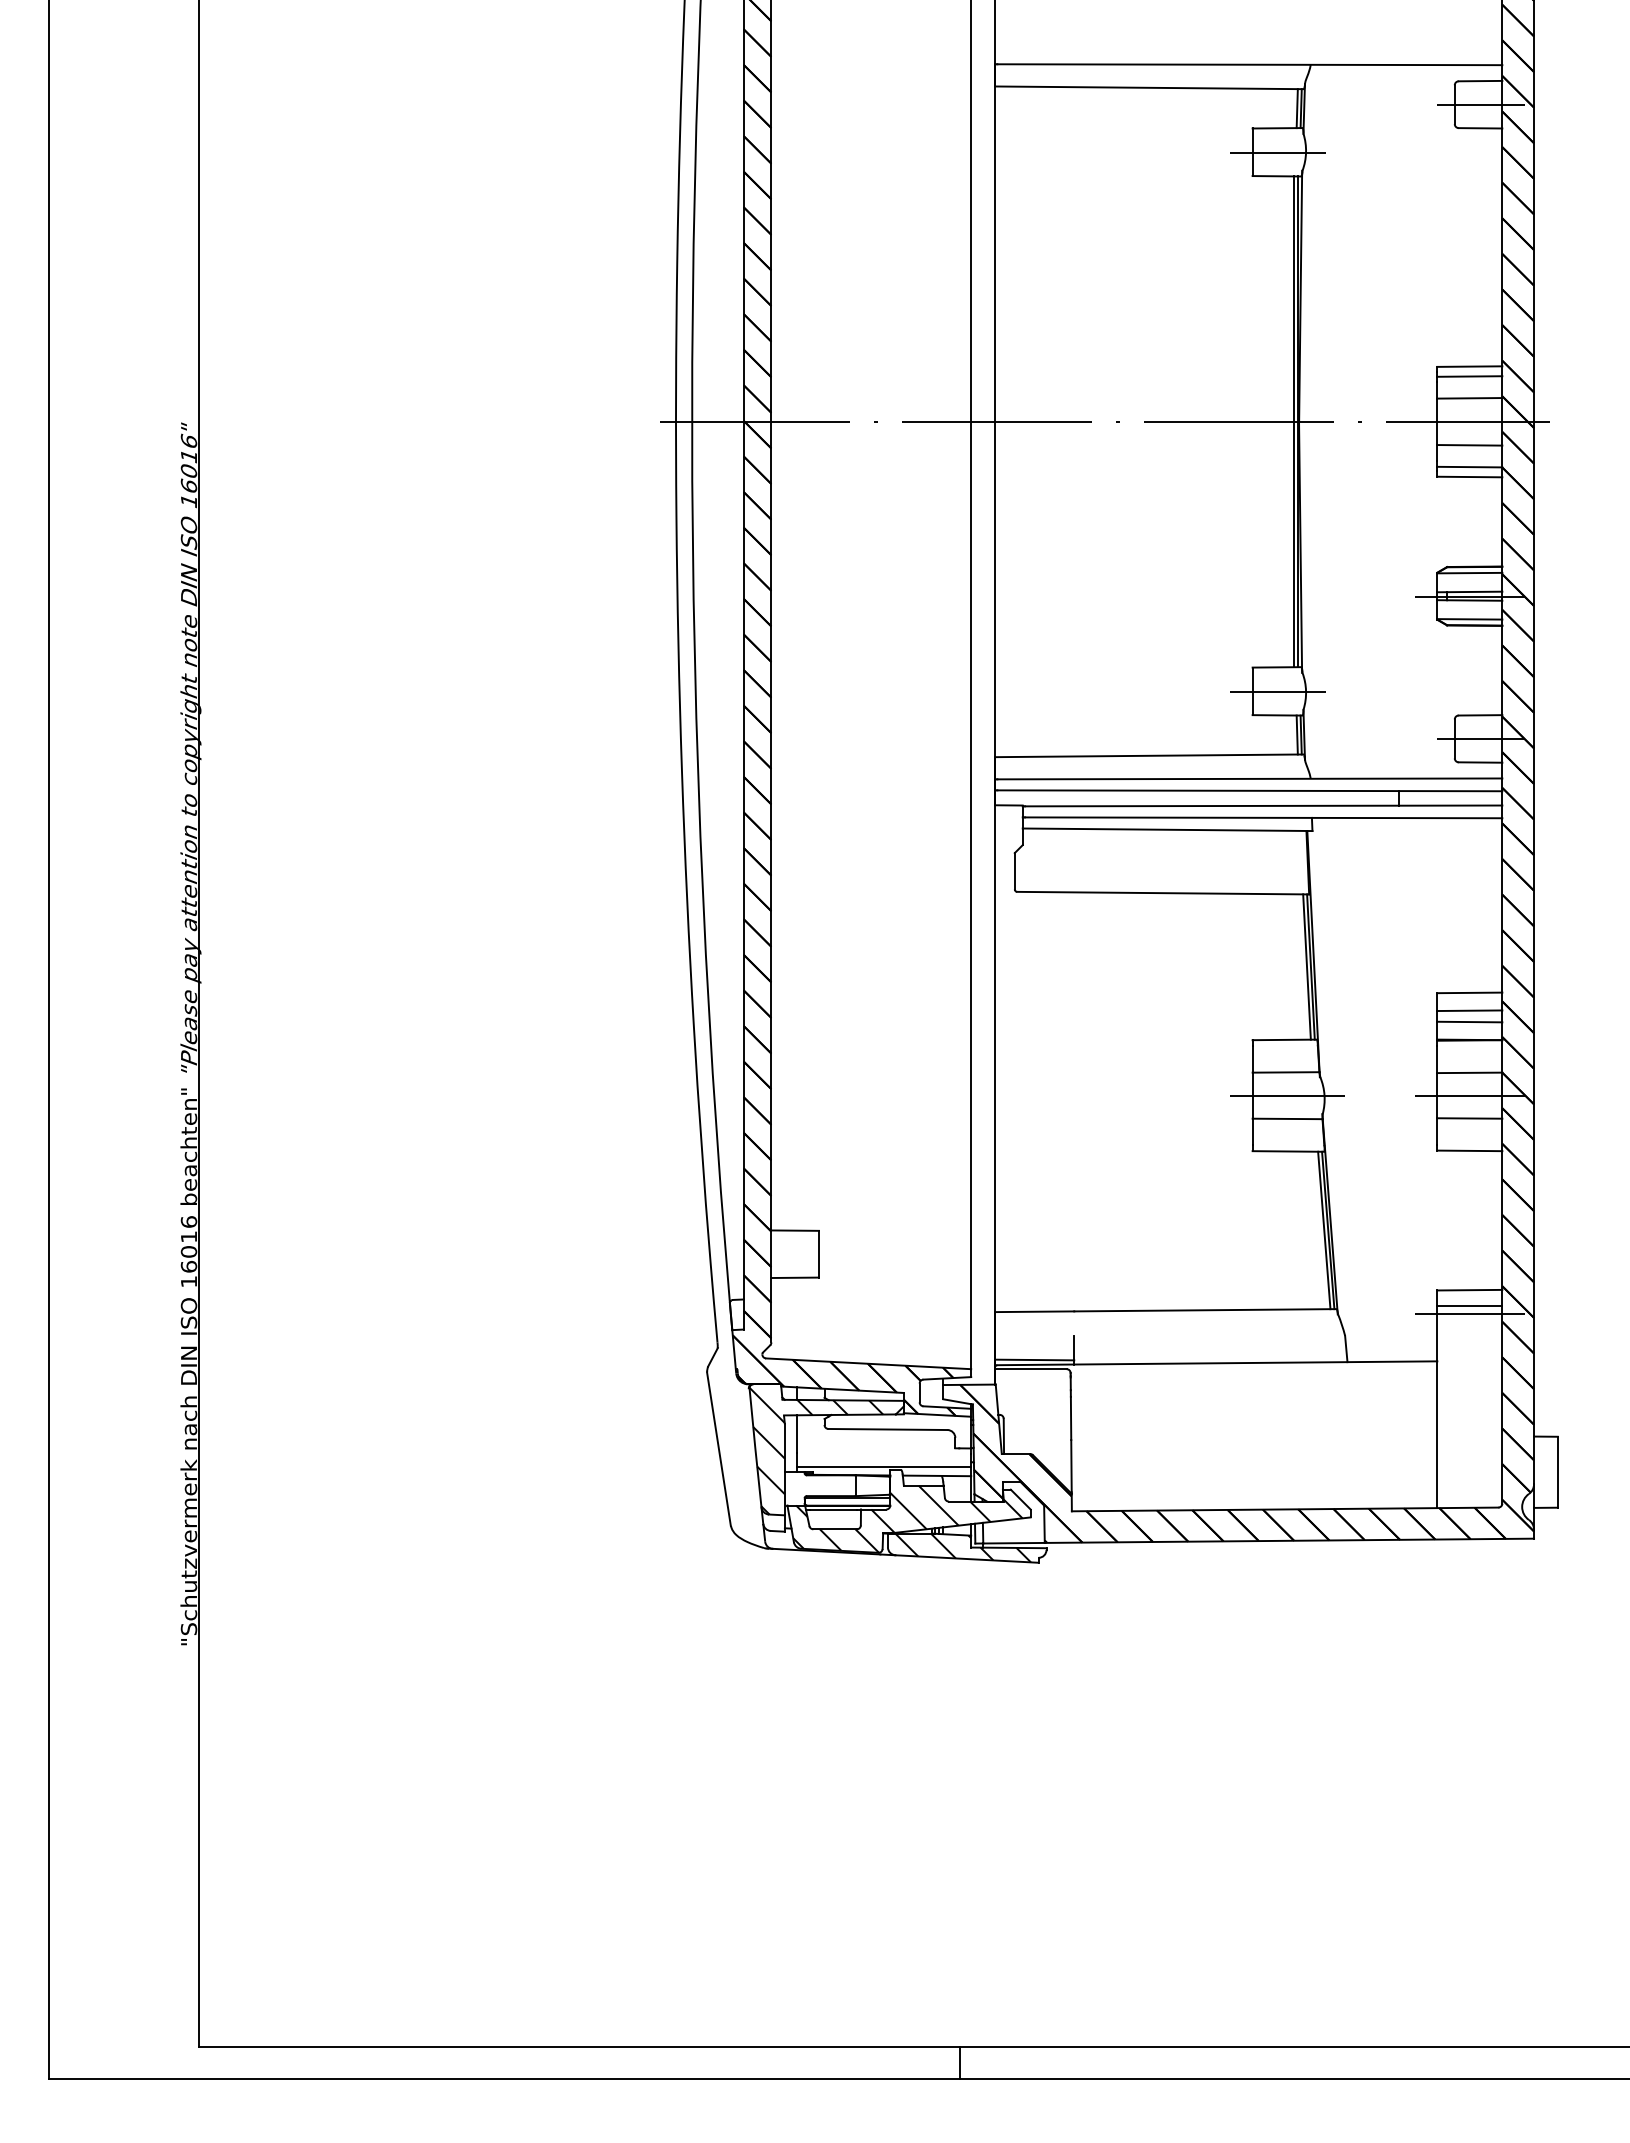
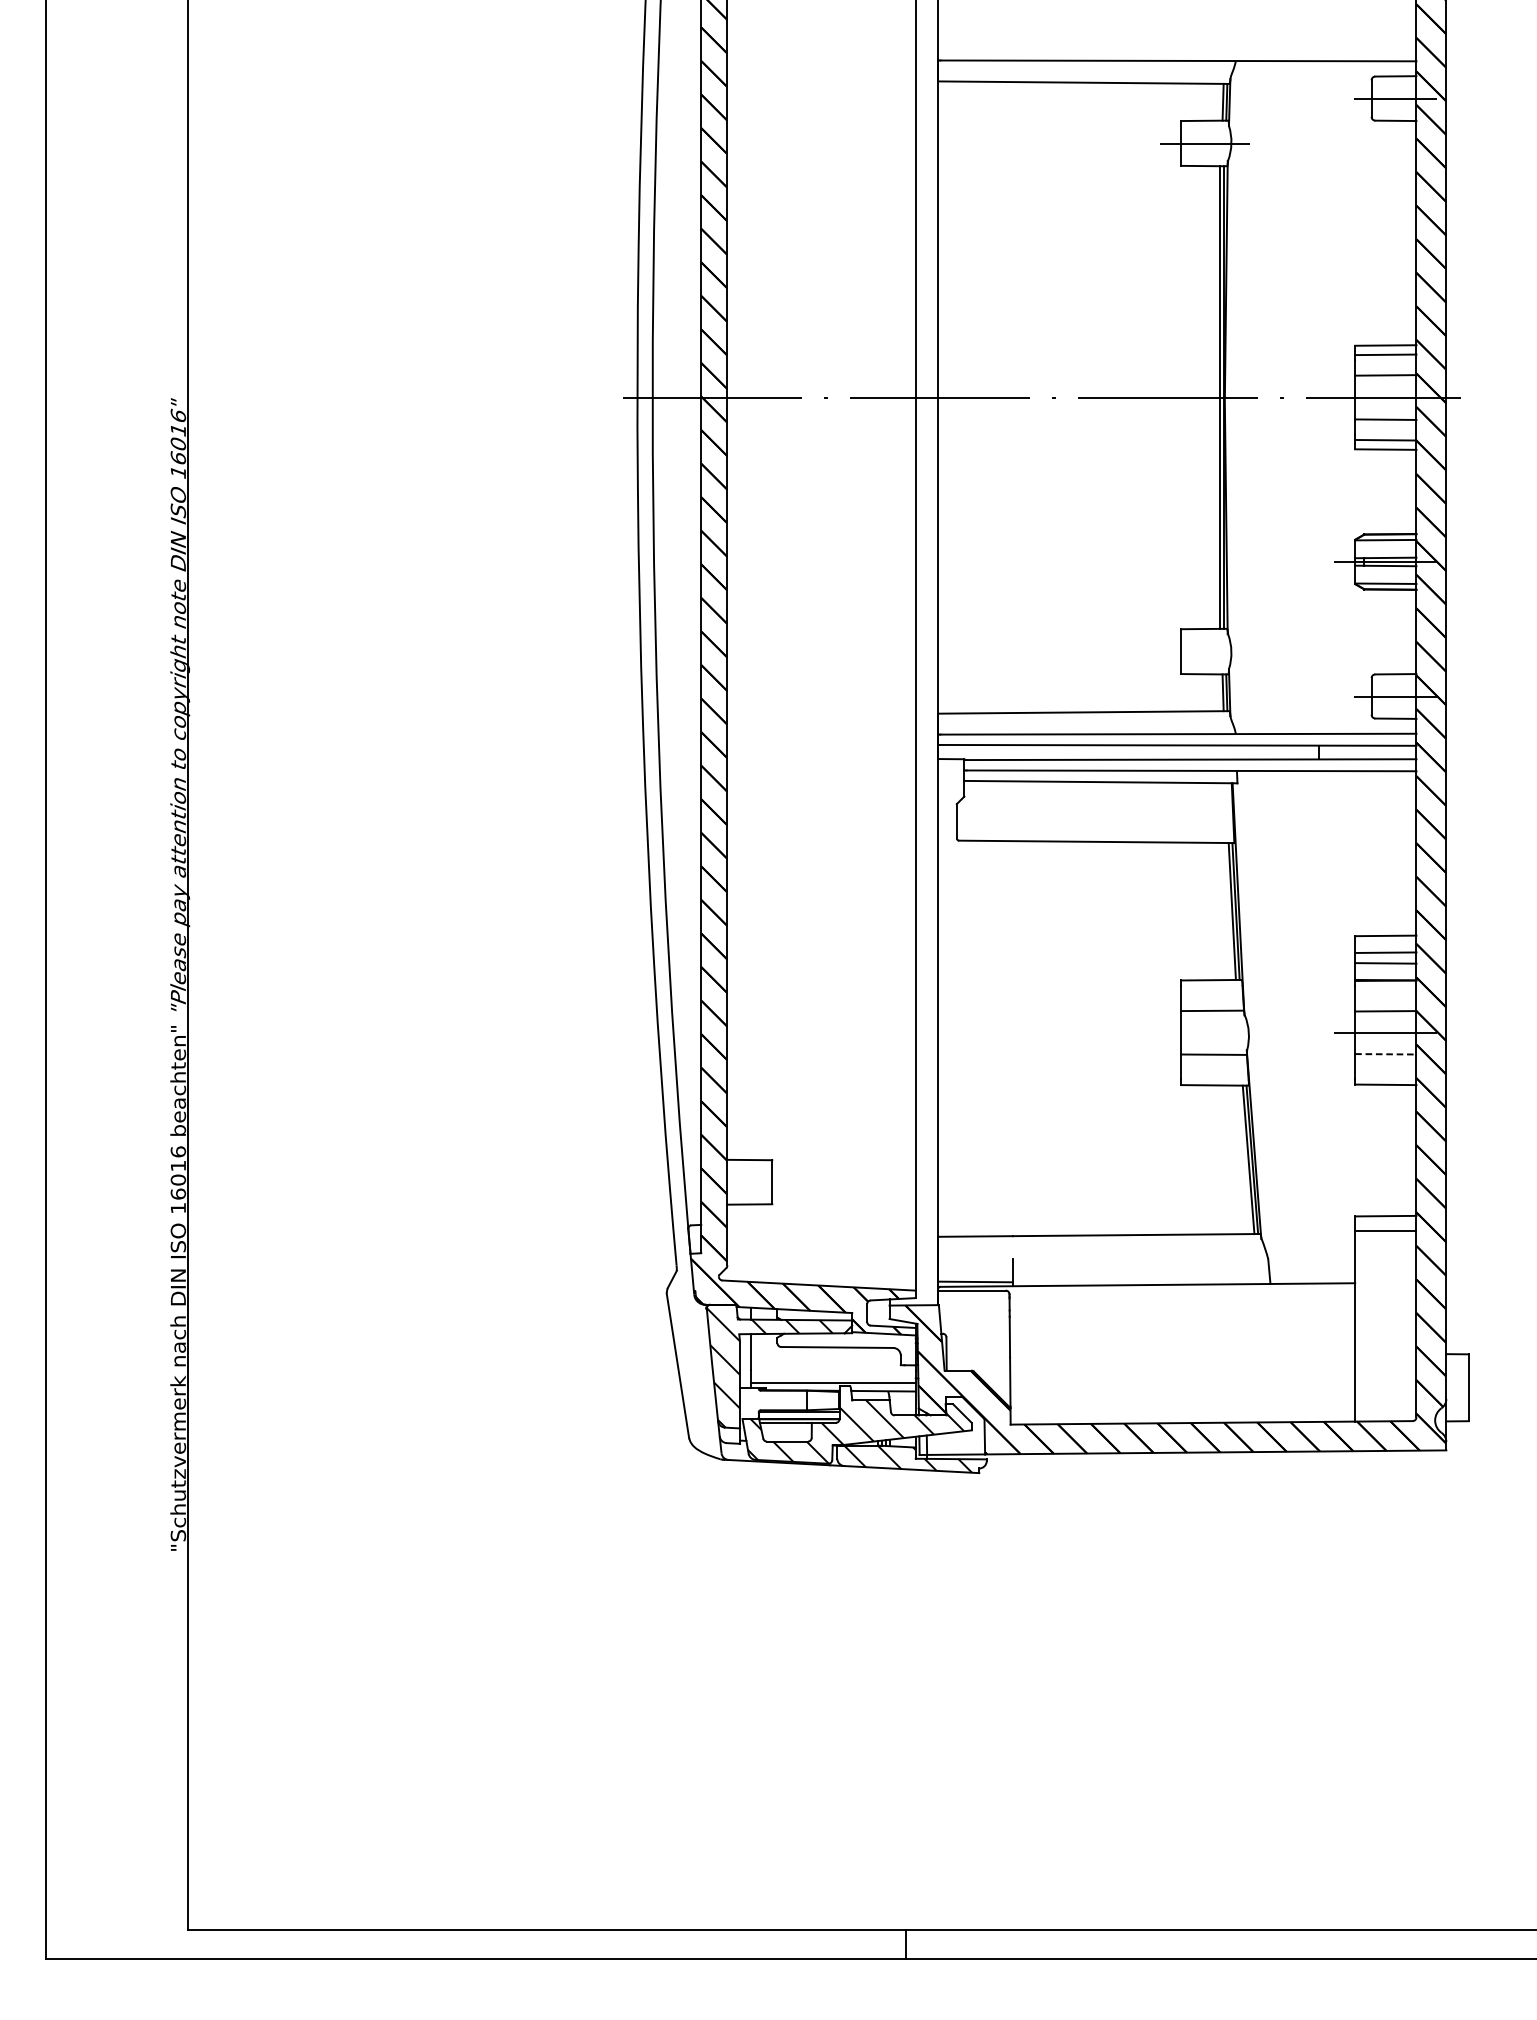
line: (1277, 691) -> (1204, 651), removed
line: (1287, 1096) -> (1213, 1033), removed
line: (1469, 1118) -> (1385, 1054), solid -> dashed
line: (1469, 1314) -> (1385, 1239), removed

